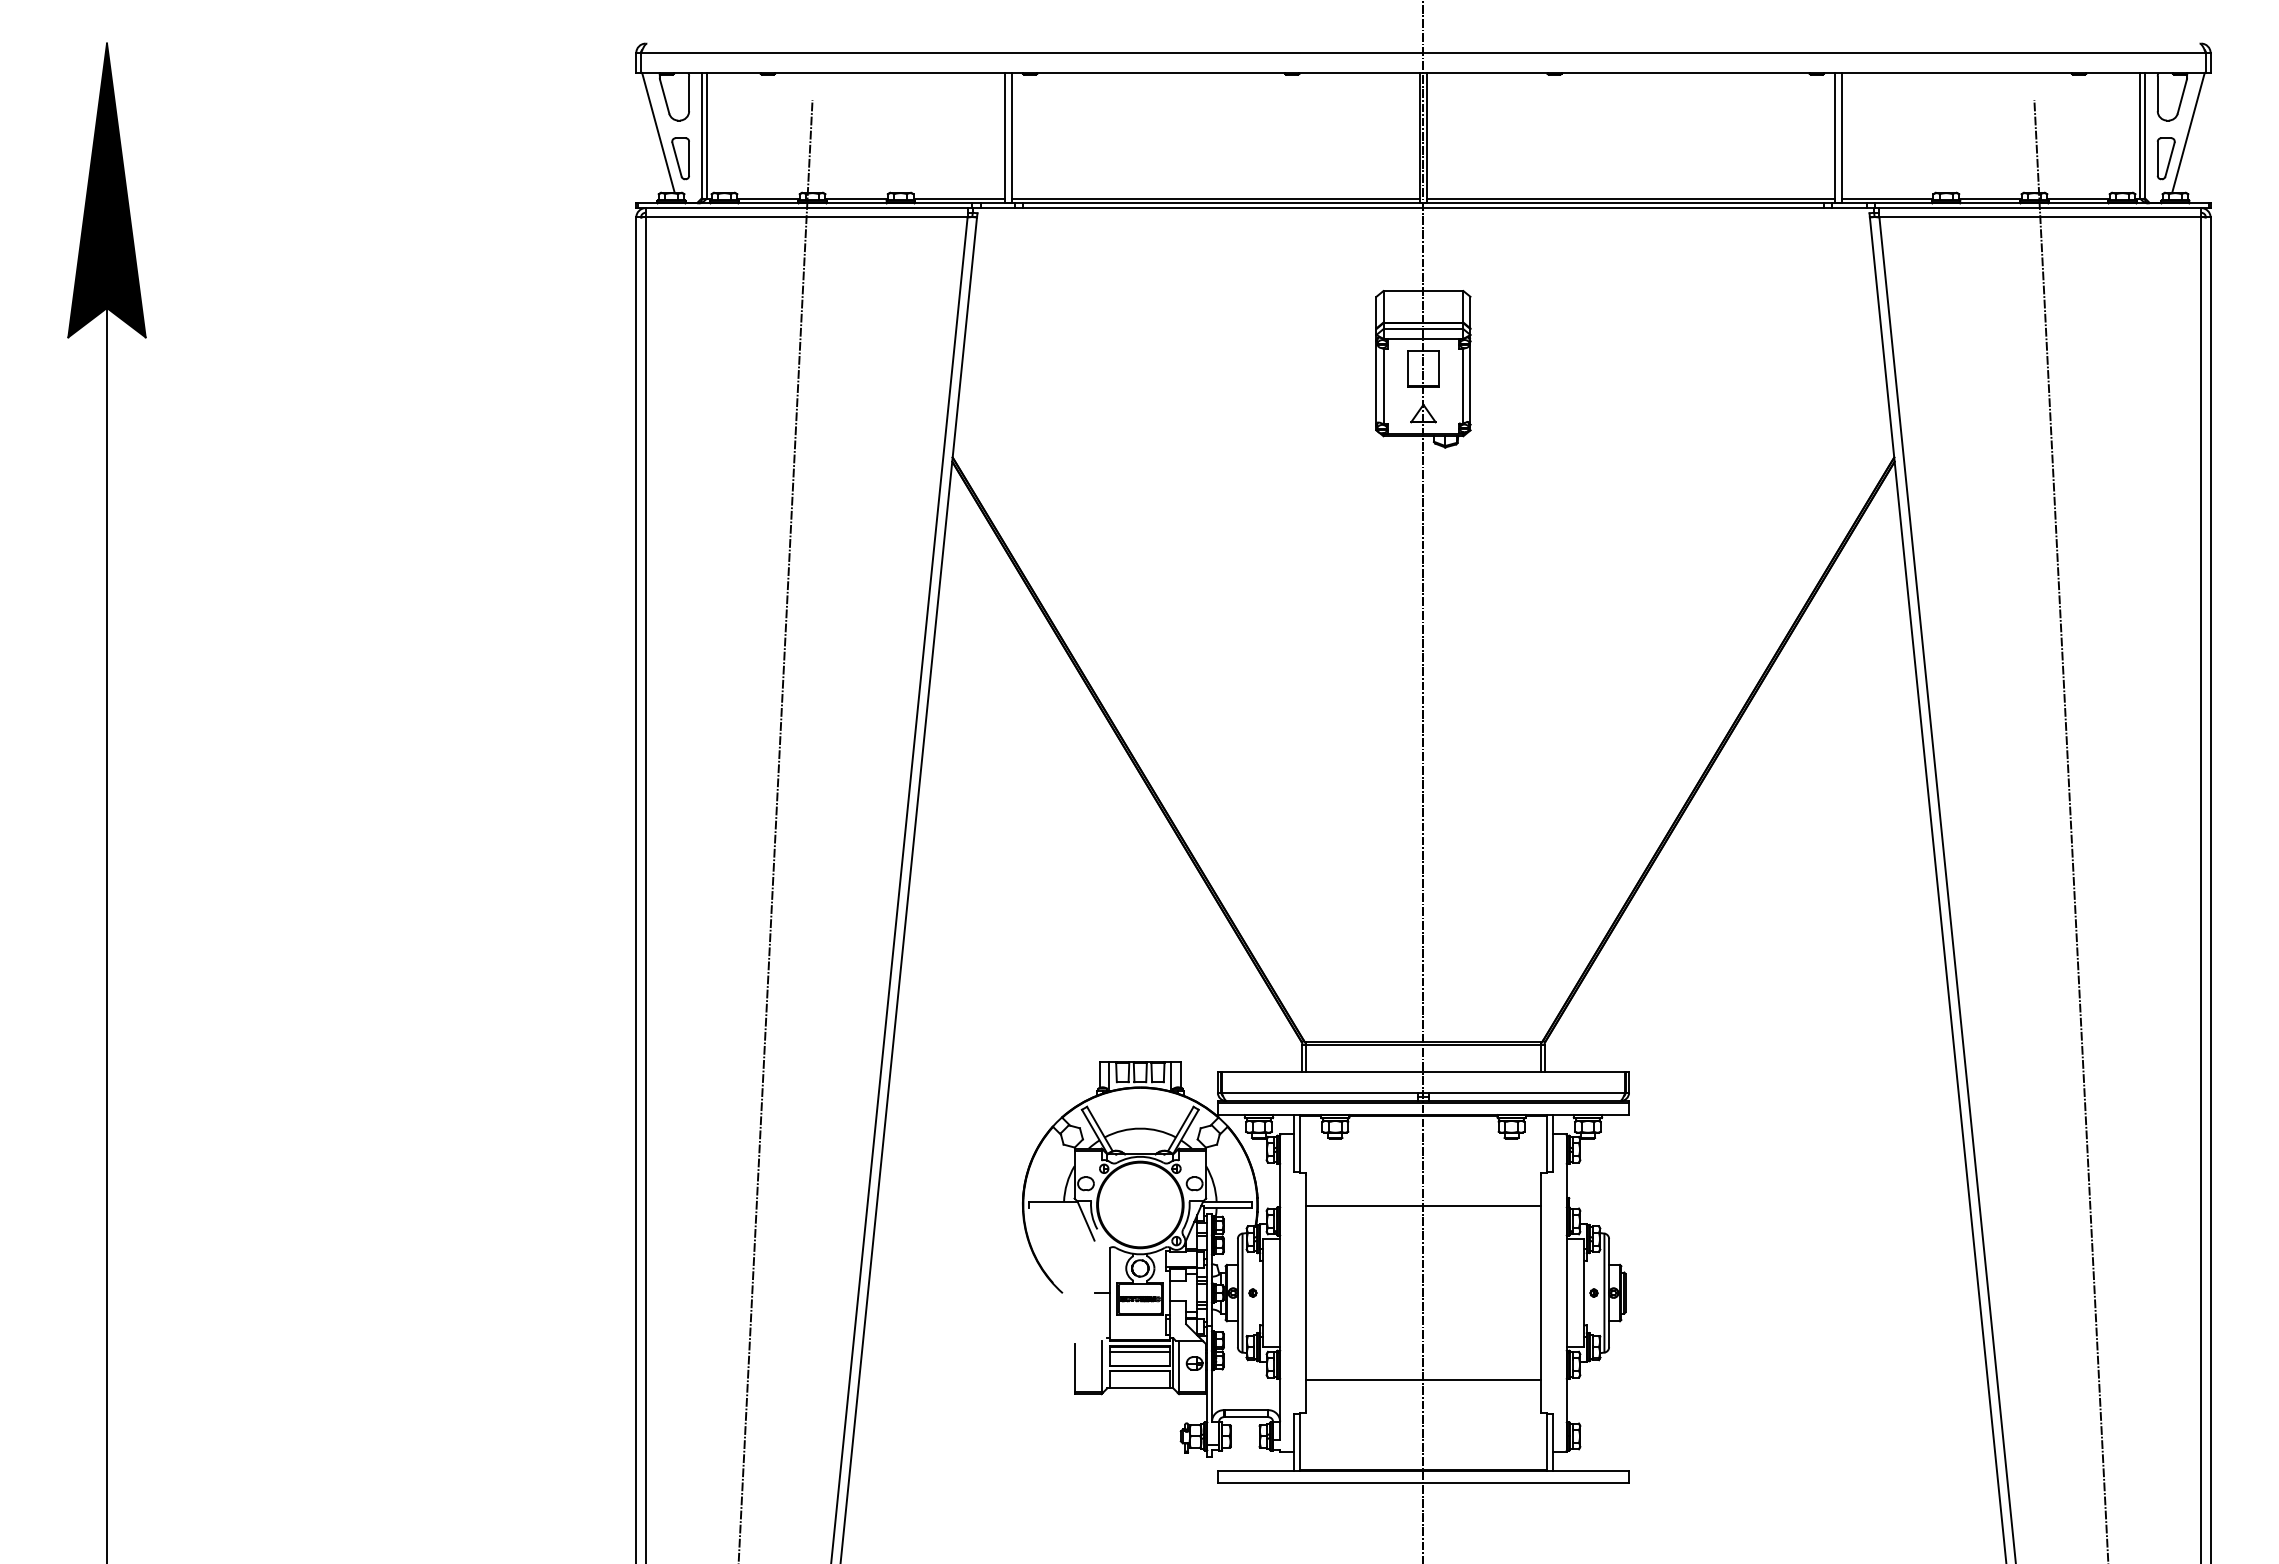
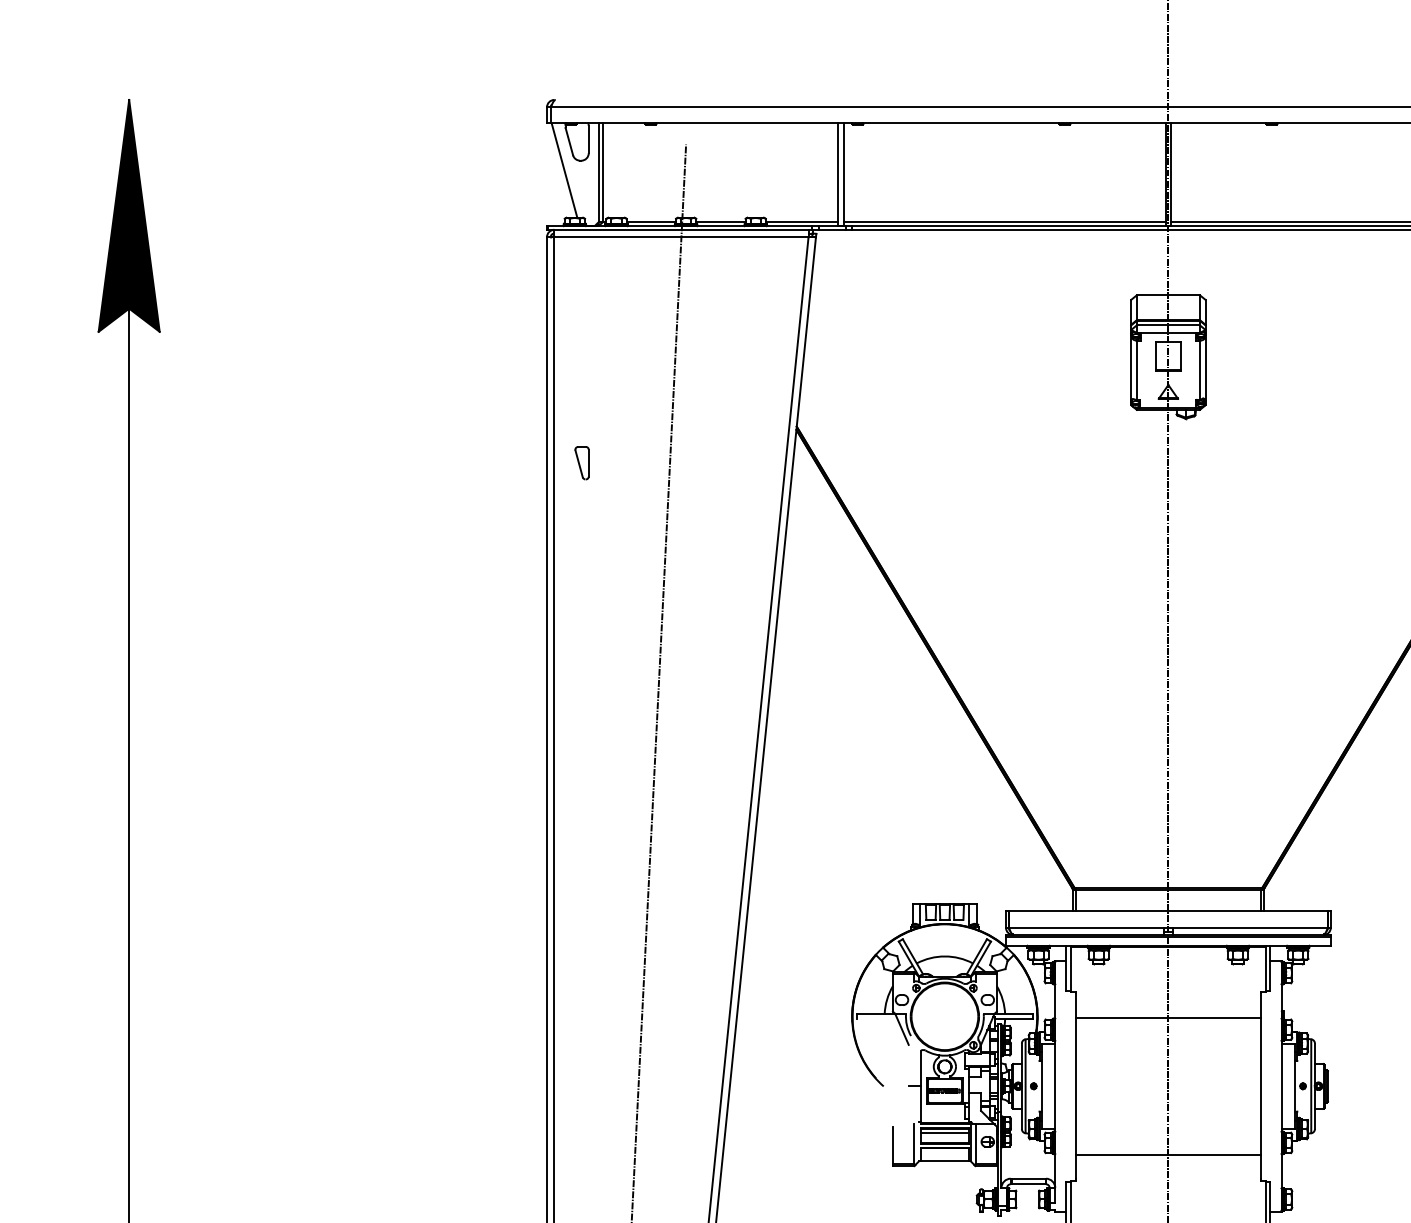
part: (680, 158) -> (581, 462), moved

